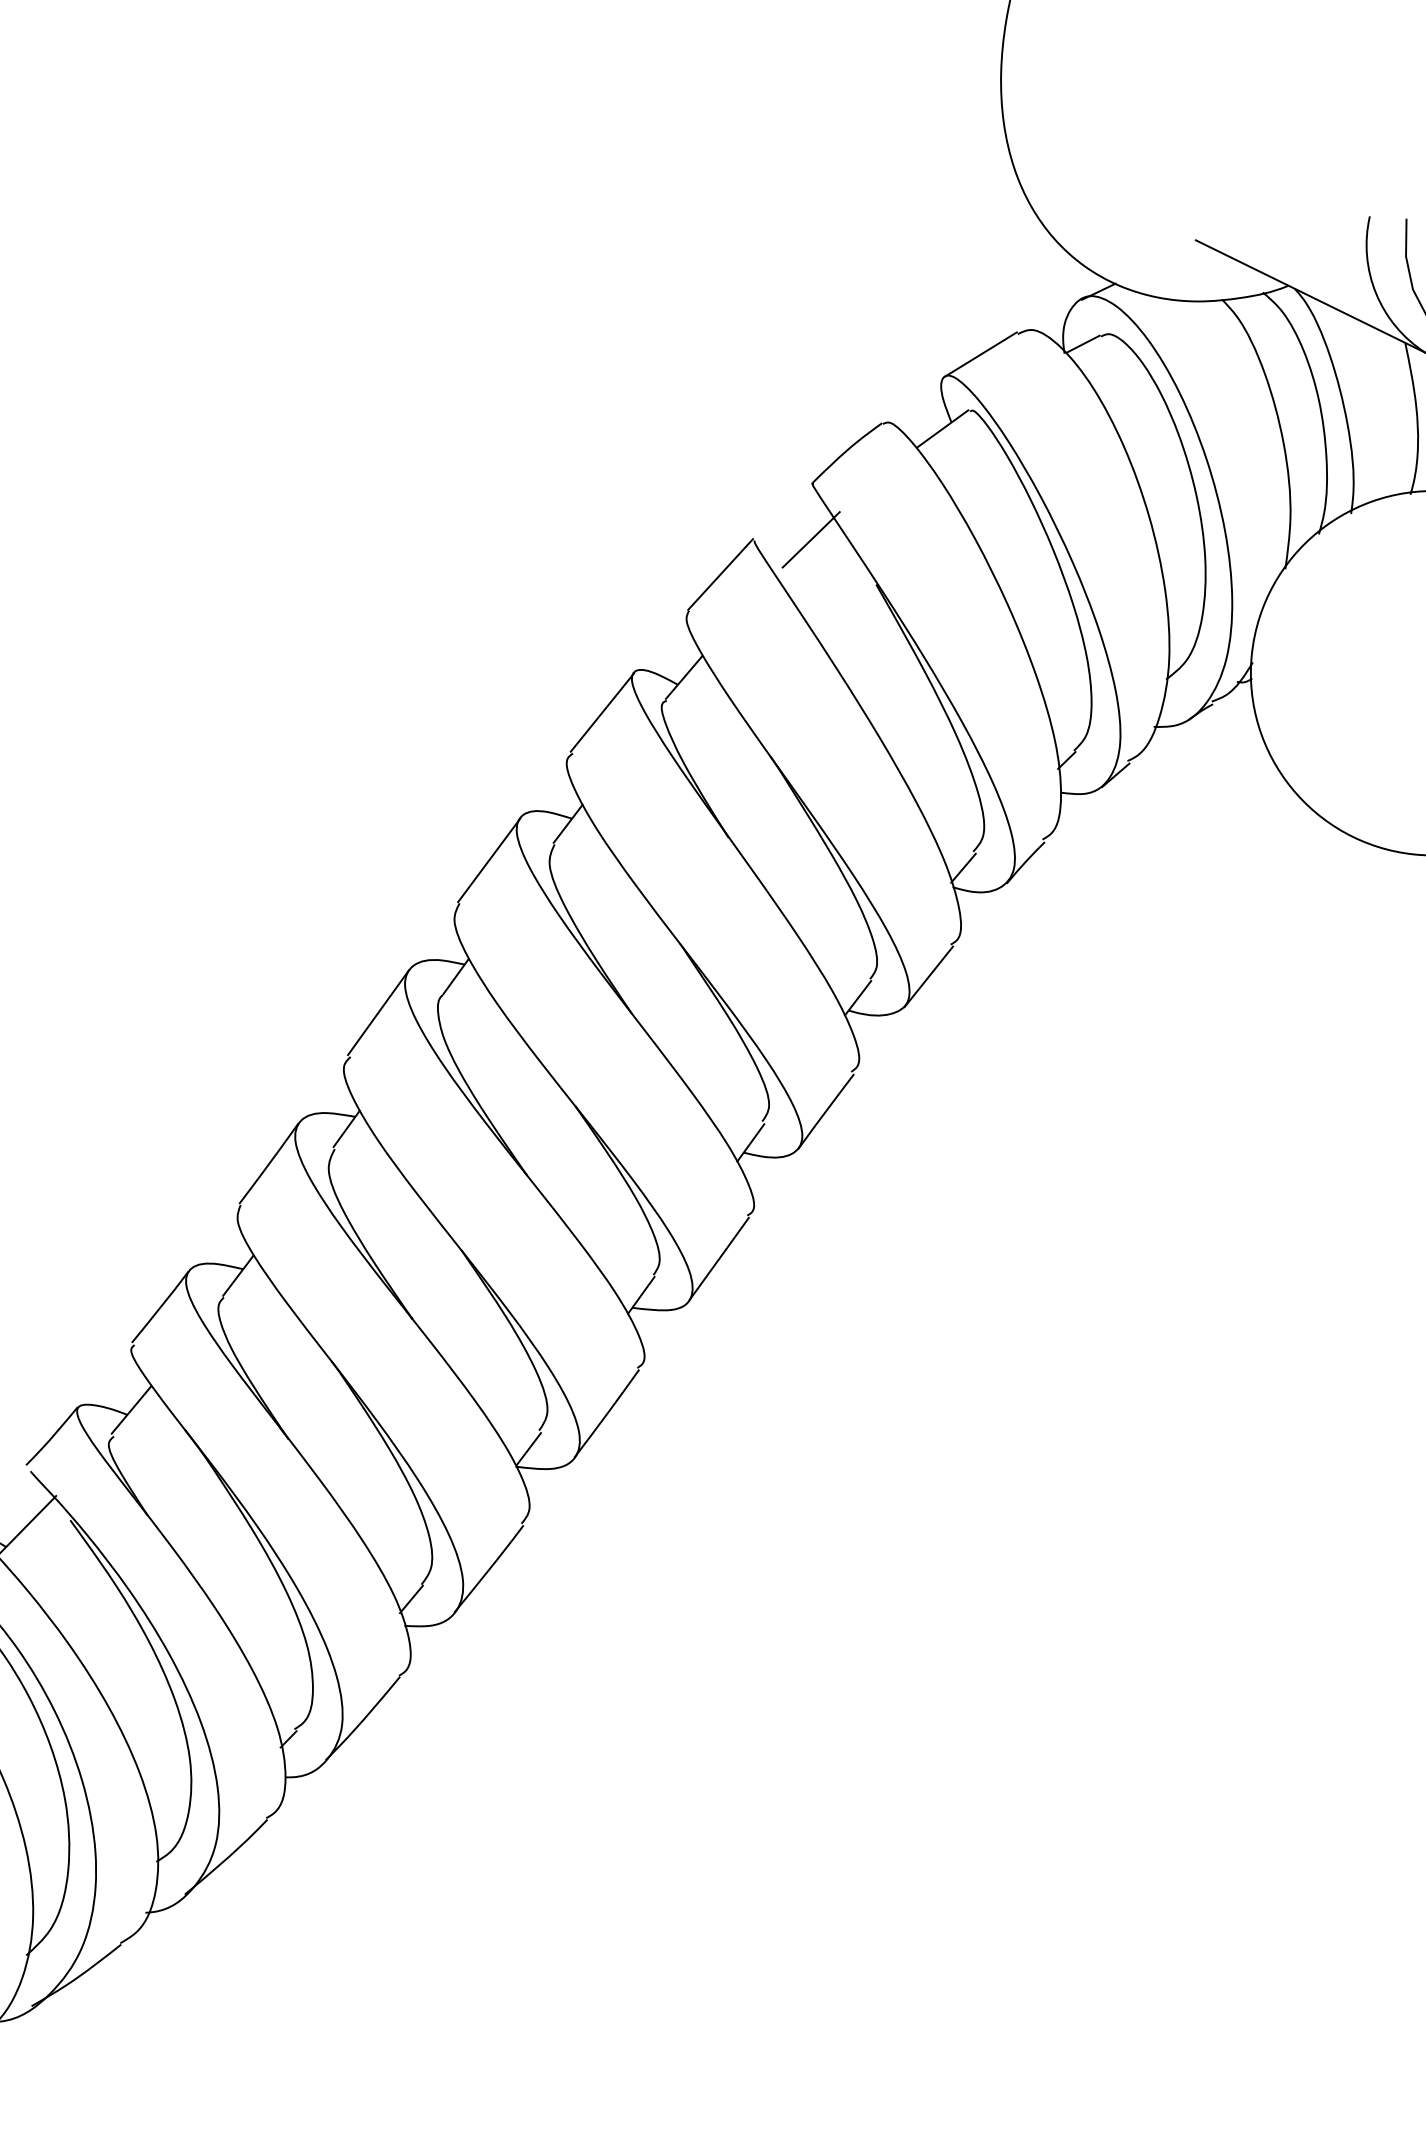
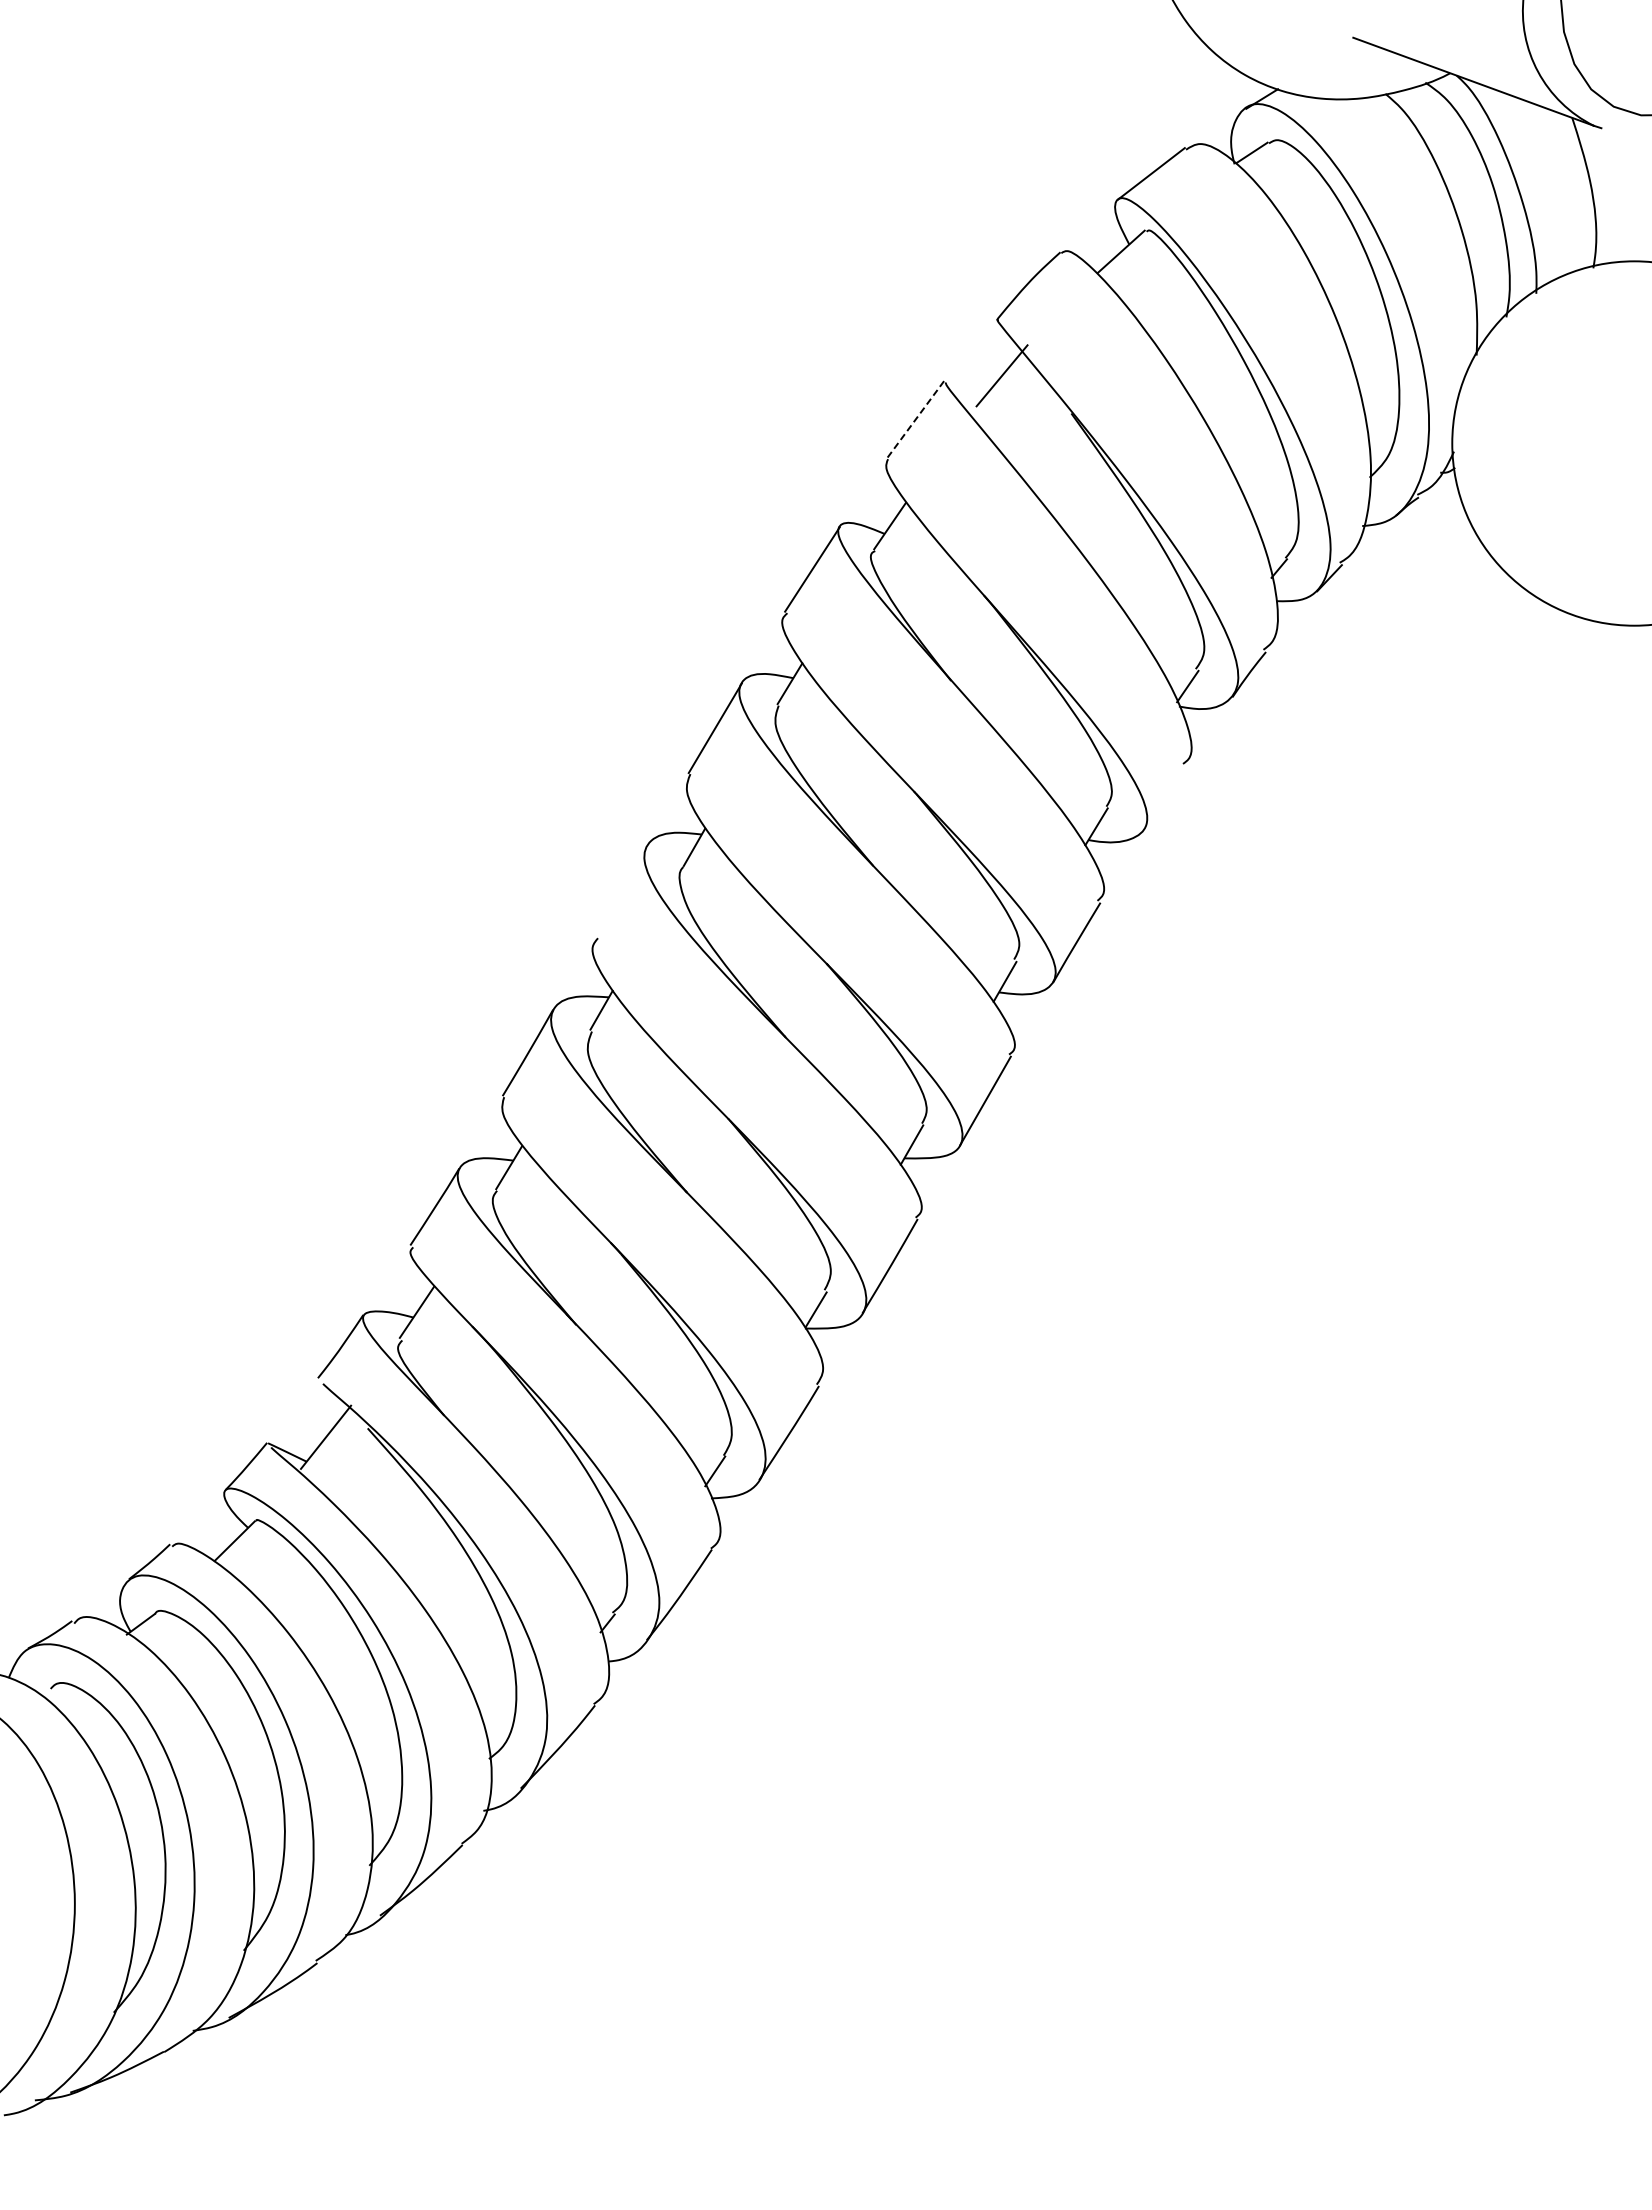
line: (720, 575) -> (915, 420), solid -> dashed
line: (928, 976) -> (1164, 797), removed
line: (377, 1012) -> (620, 891), removed

